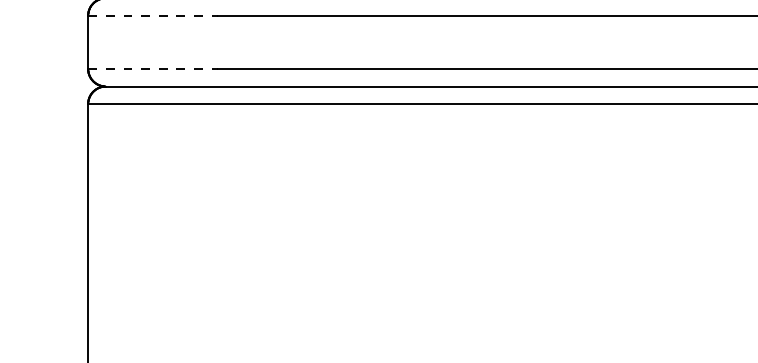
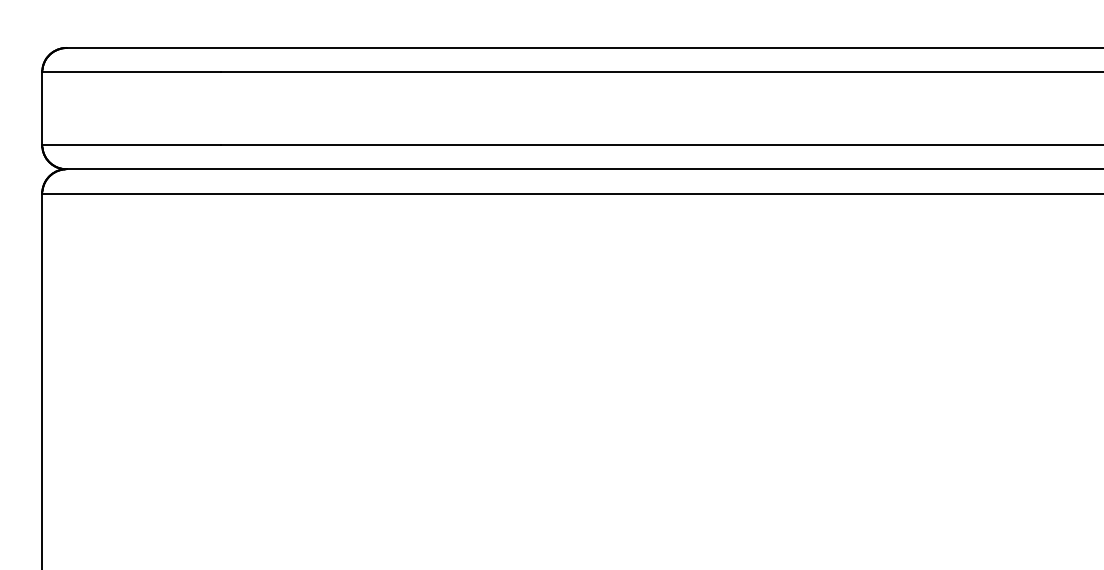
line: (153, 16) -> (131, 72), dashed -> solid
line: (153, 69) -> (131, 145), dashed -> solid

